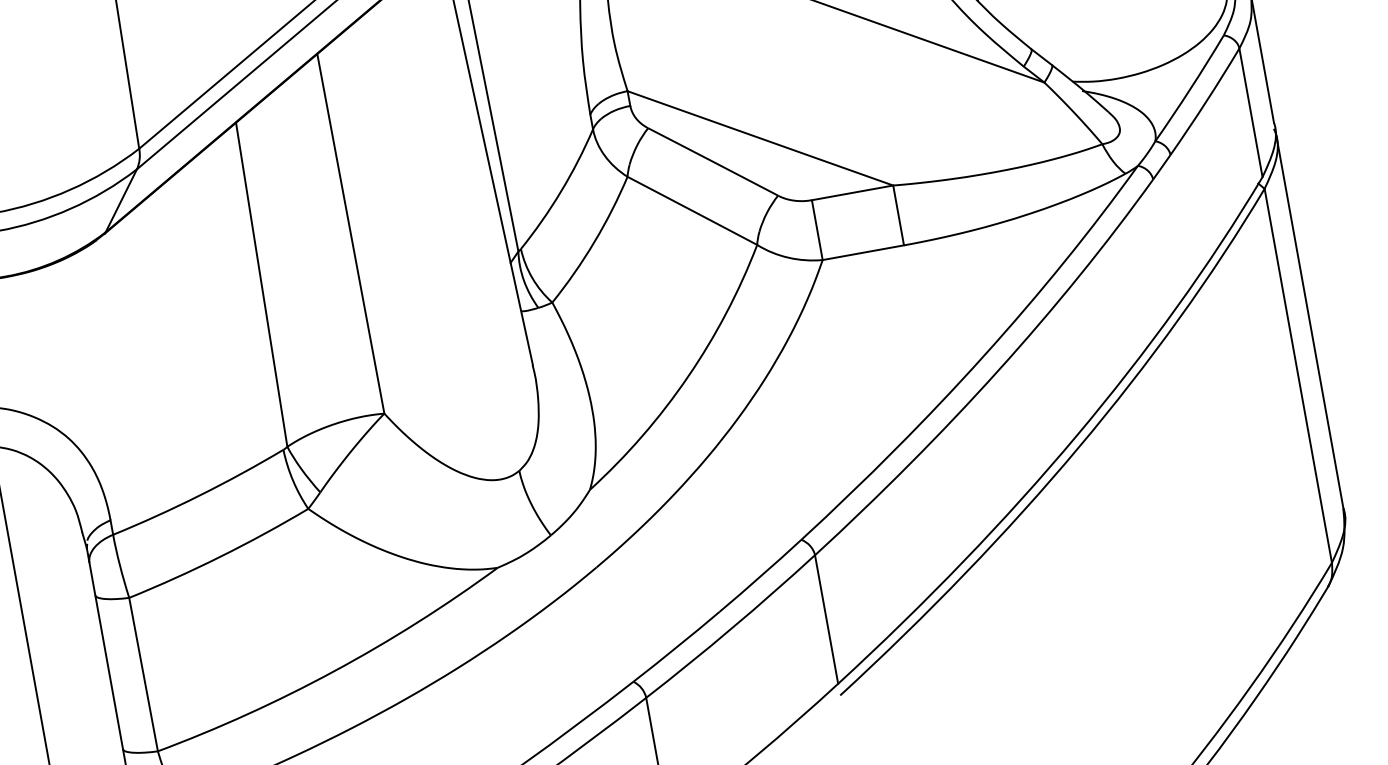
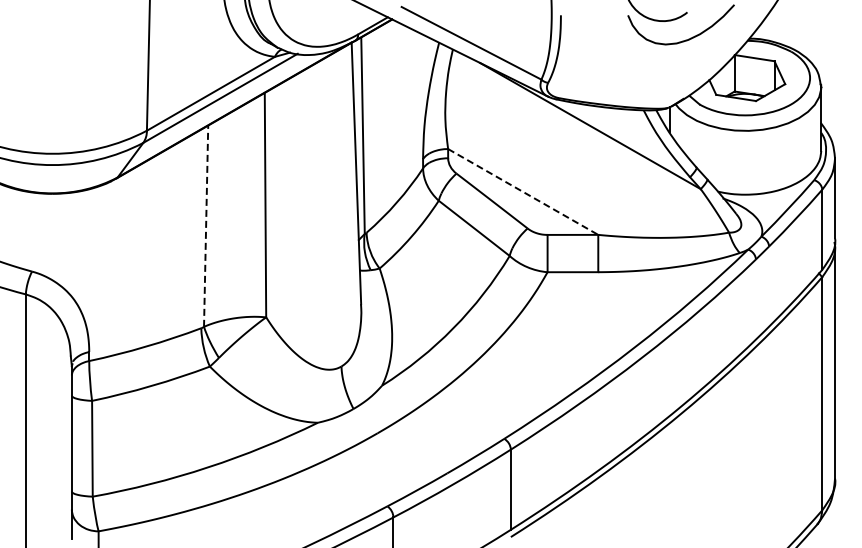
line: (761, 139) -> (523, 192), solid -> dashed
line: (262, 285) -> (206, 226), solid -> dashed

